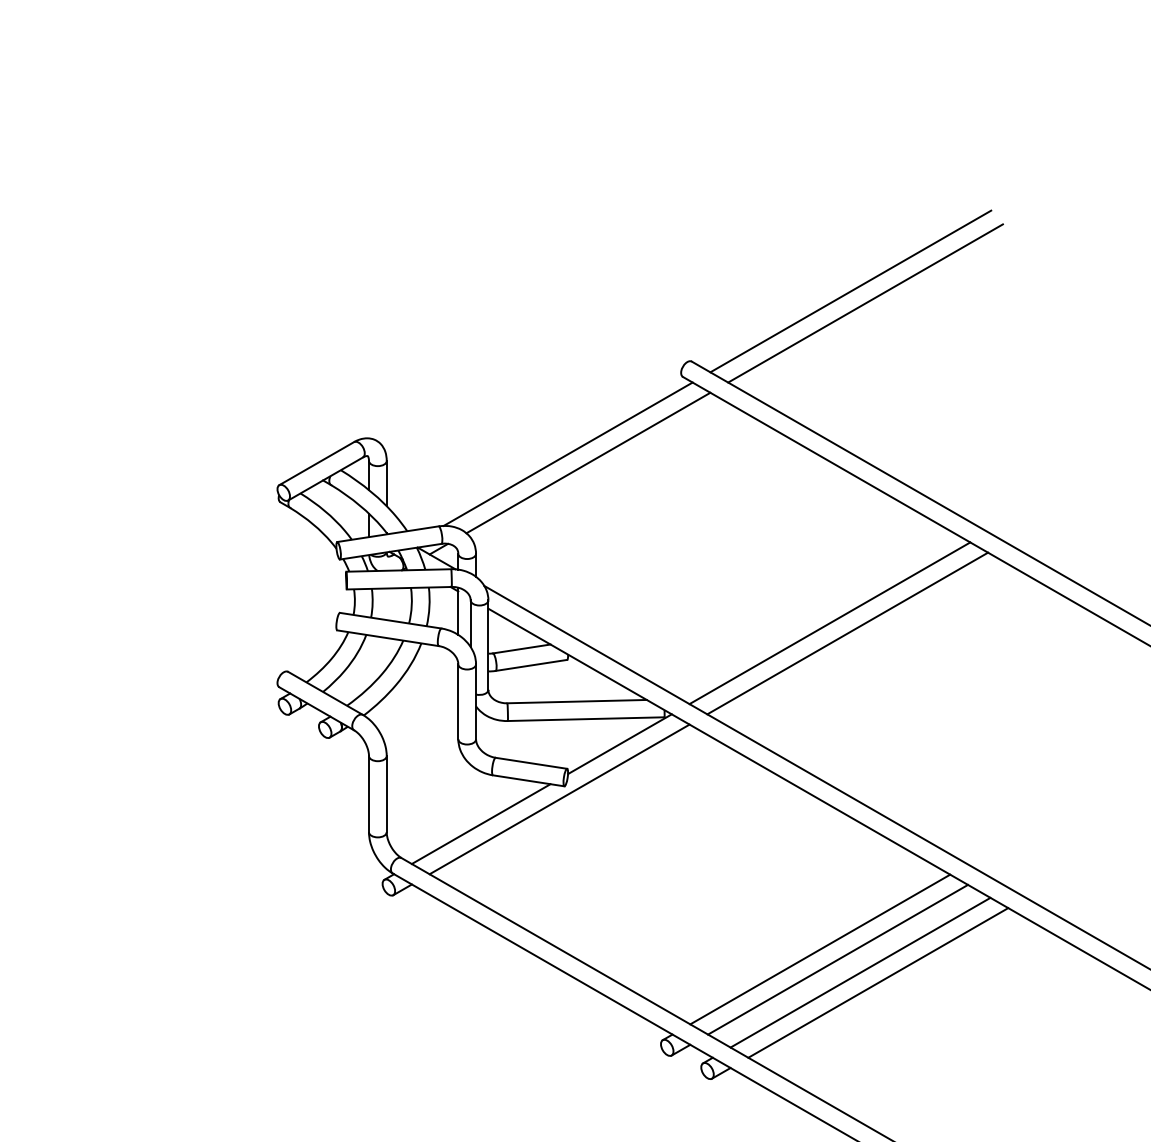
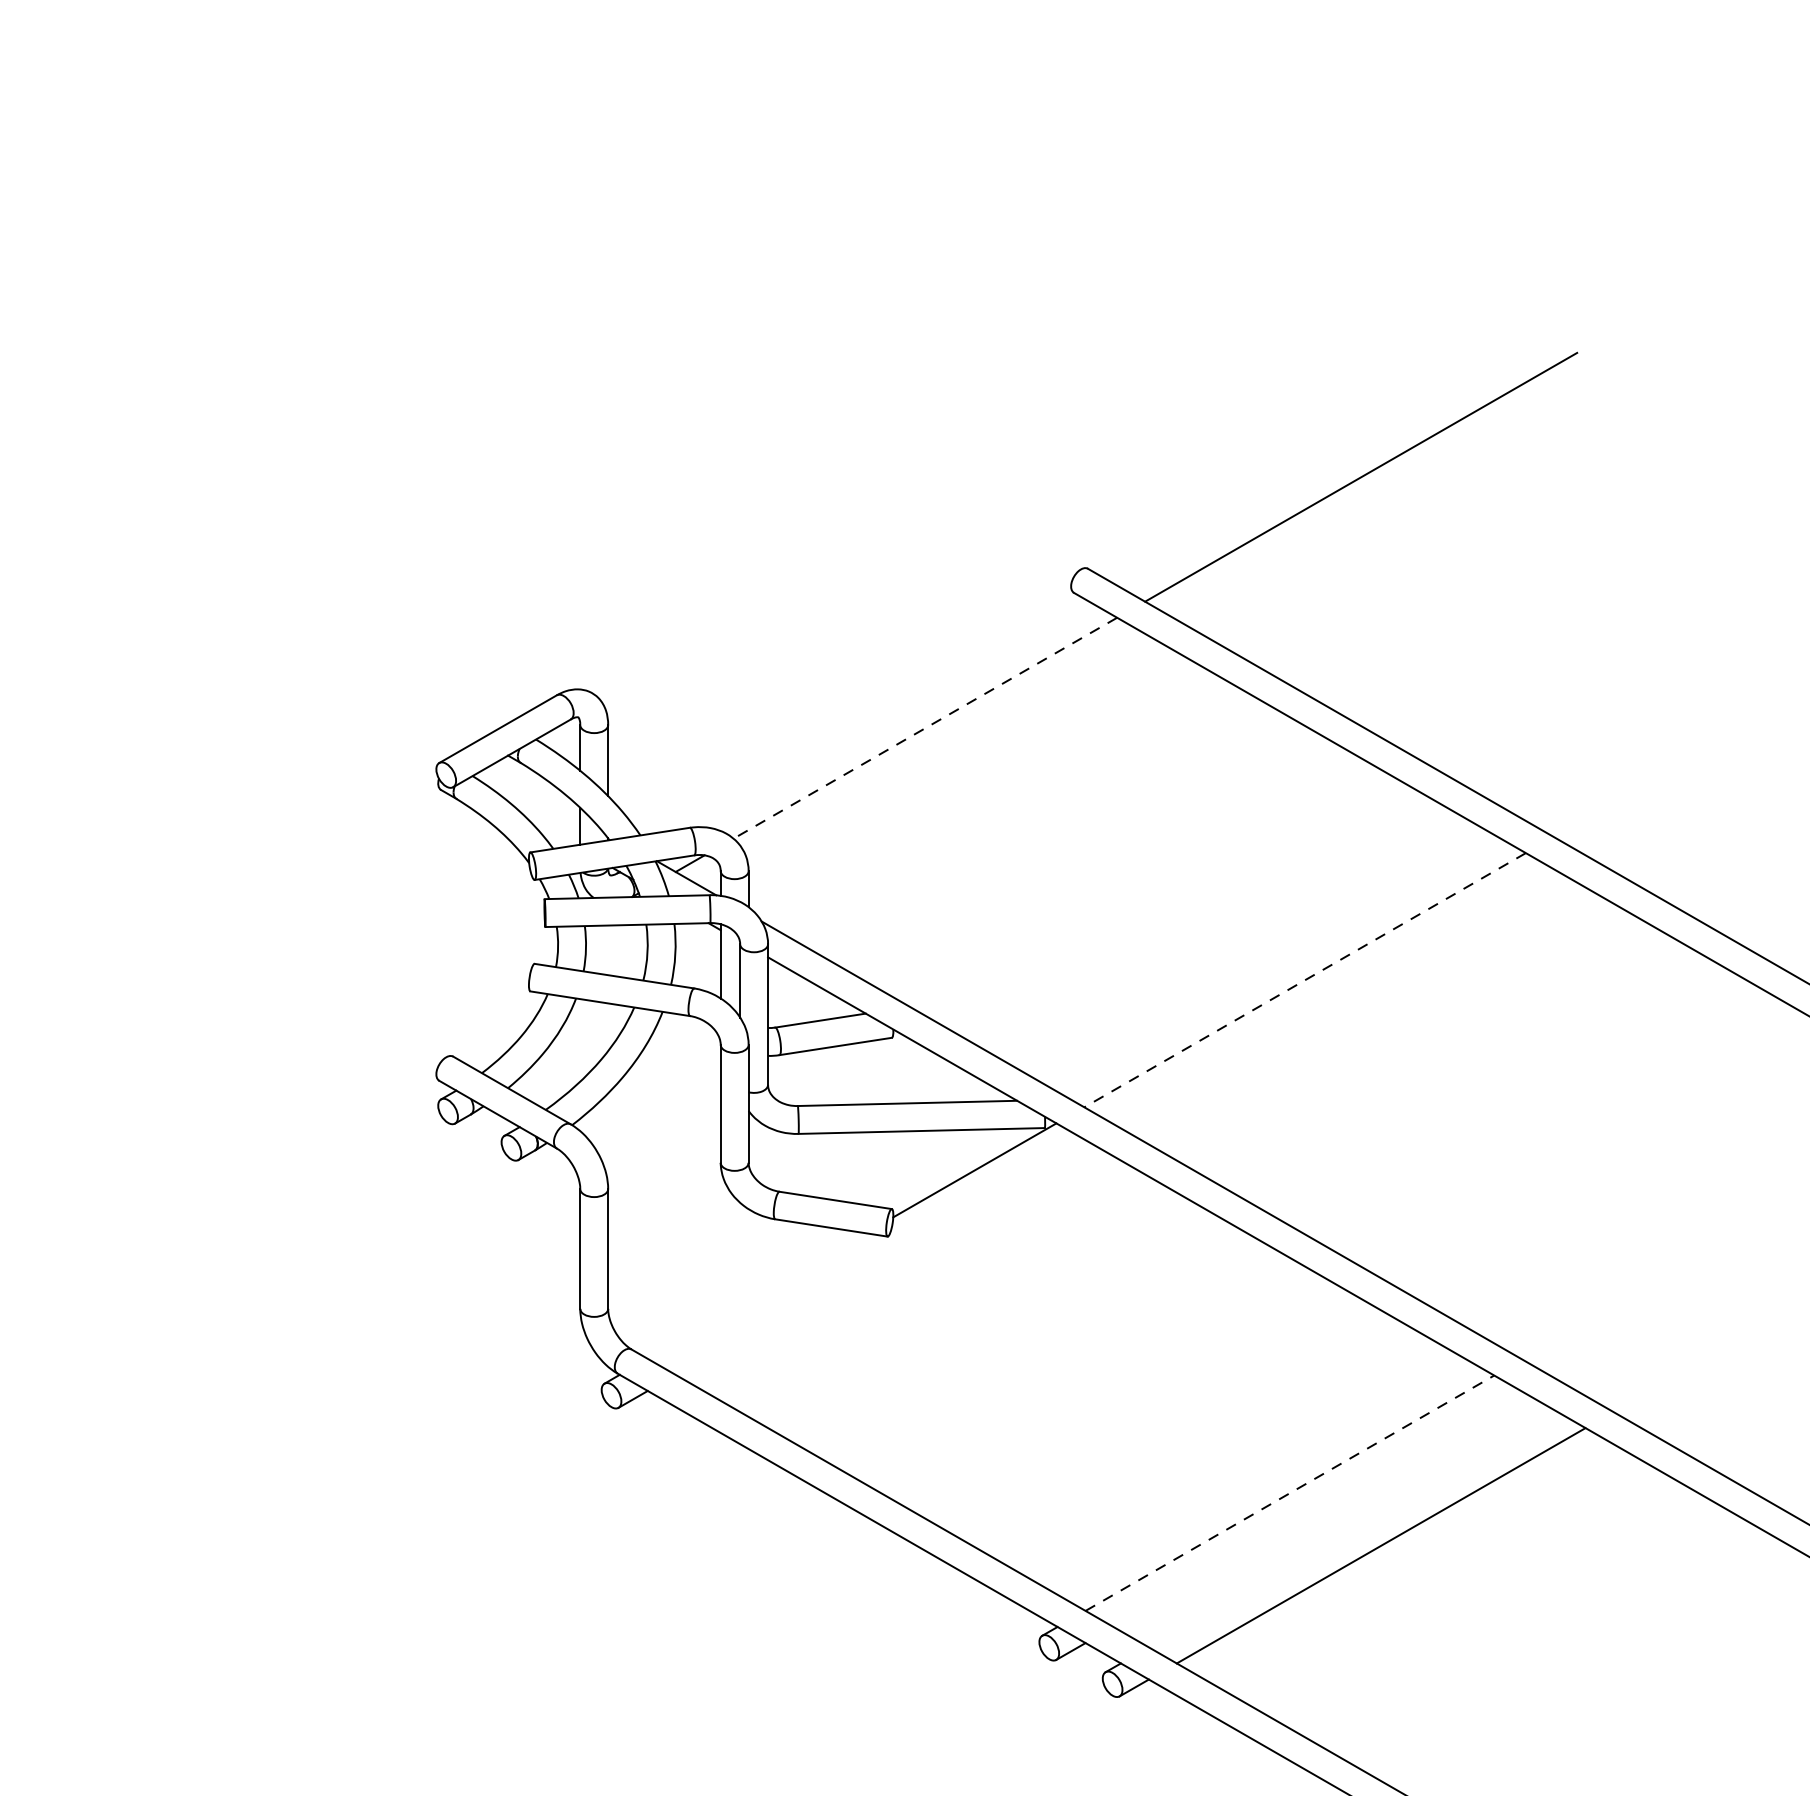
line: (850, 291) -> (1337, 458), removed
line: (567, 453) -> (892, 713), removed
line: (588, 463) -> (925, 728), solid -> dashed
line: (829, 623) -> (1304, 980), solid -> dashed
line: (847, 633) -> (1332, 996), removed
line: (559, 799) -> (879, 1257), removed
line: (480, 824) -> (755, 1296), removed
line: (820, 949) -> (1290, 1493), solid -> dashed
line: (837, 959) -> (1316, 1508), removed
line: (860, 972) -> (1353, 1529), removed

